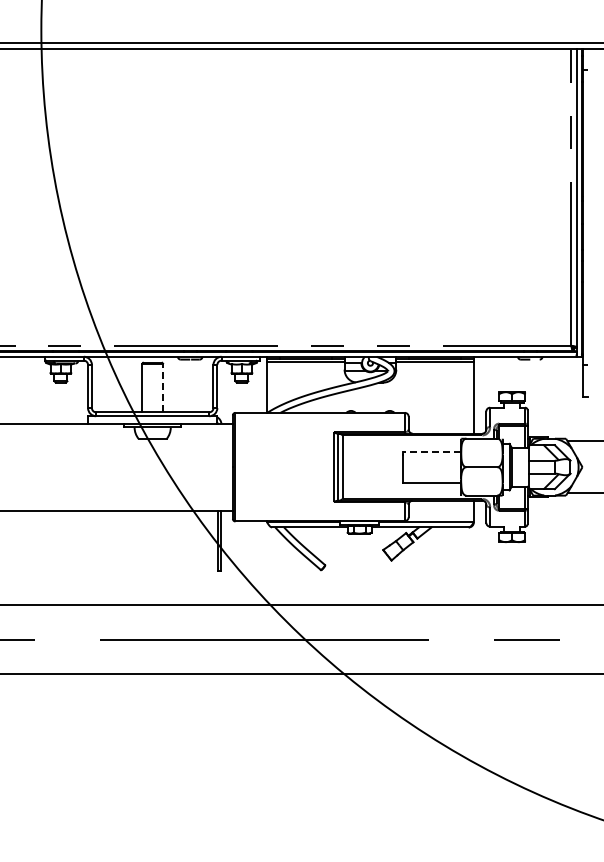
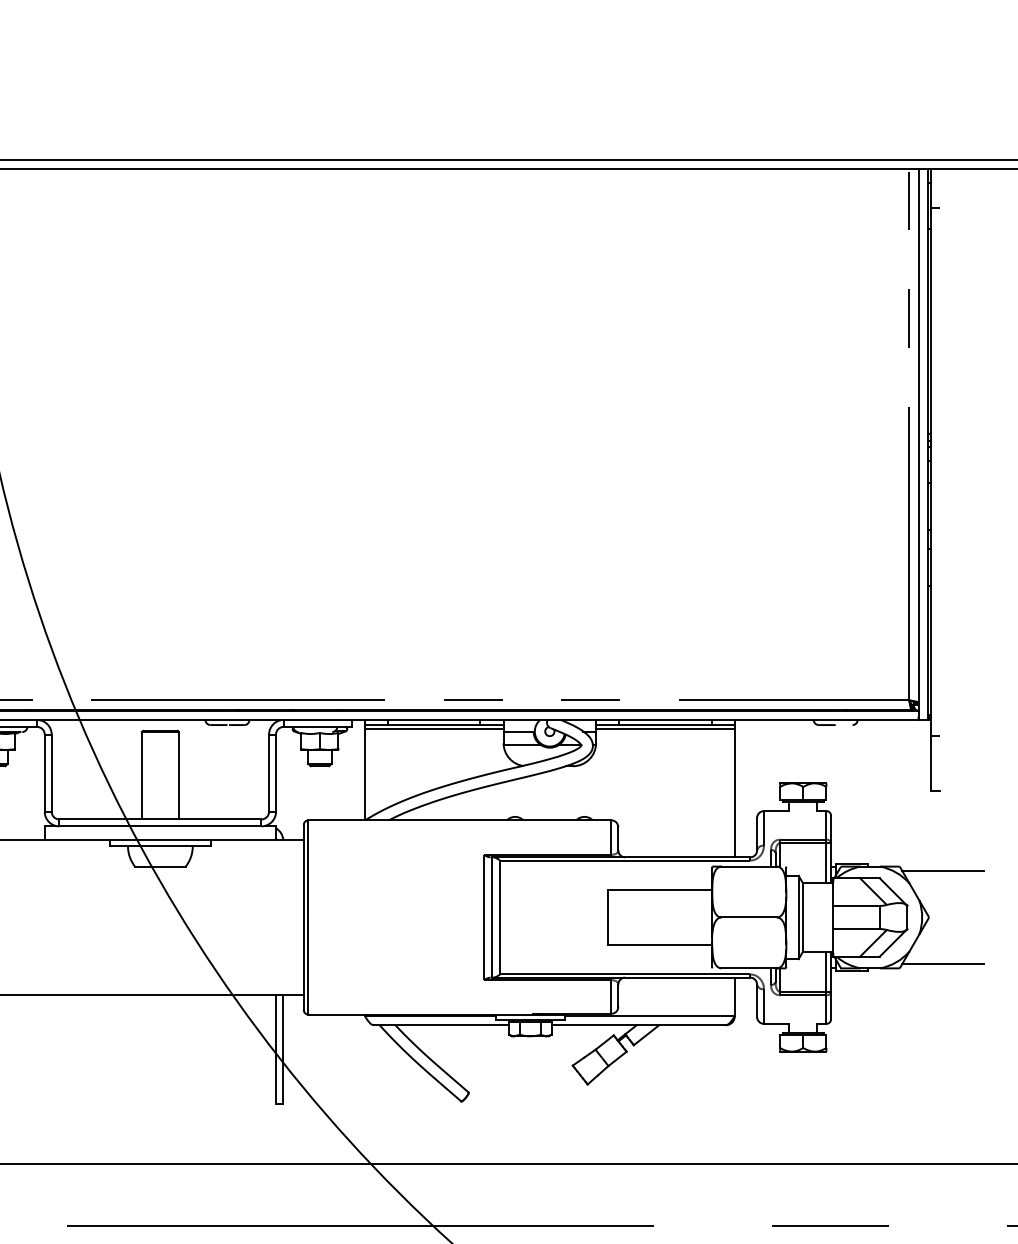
line: (163, 387) -> (179, 774), dashed -> solid
line: (431, 451) -> (659, 889), dashed -> solid

